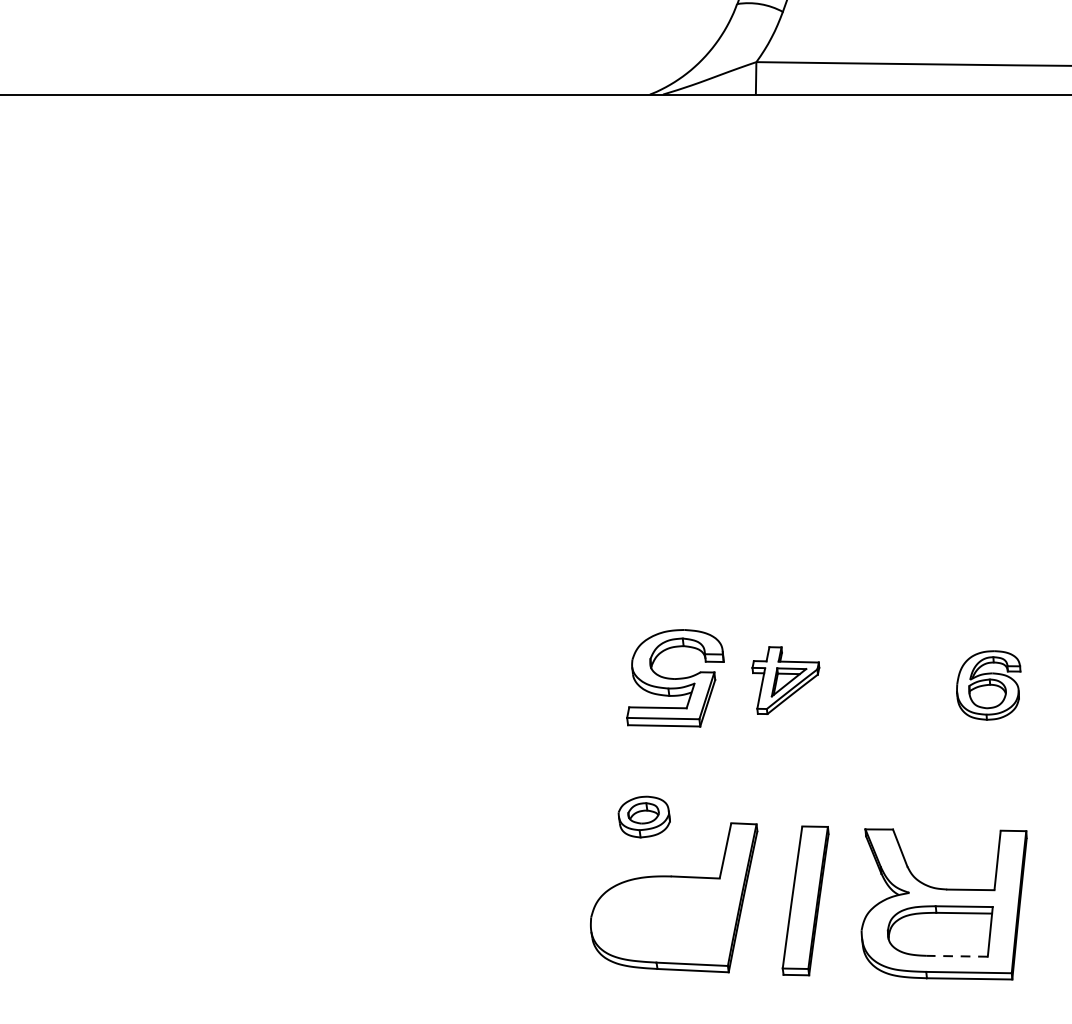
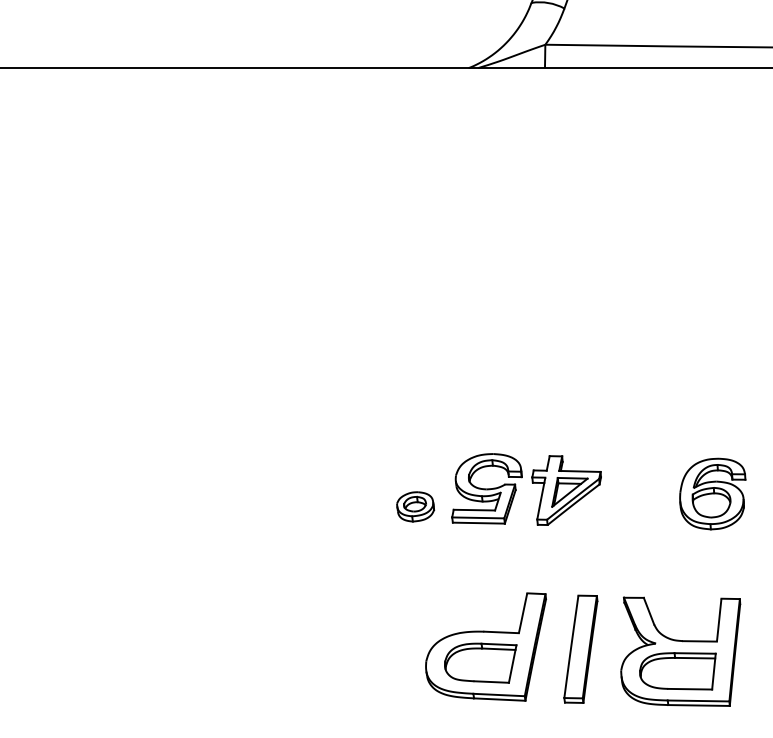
part: (785, 680) -> (566, 490), size x1.43
part: (988, 684) -> (712, 493), size x1.43
part: (644, 816) -> (415, 506), moved
part: (666, 919) -> (480, 662), added
line: (957, 956) -> (690, 689), dashed -> solid

